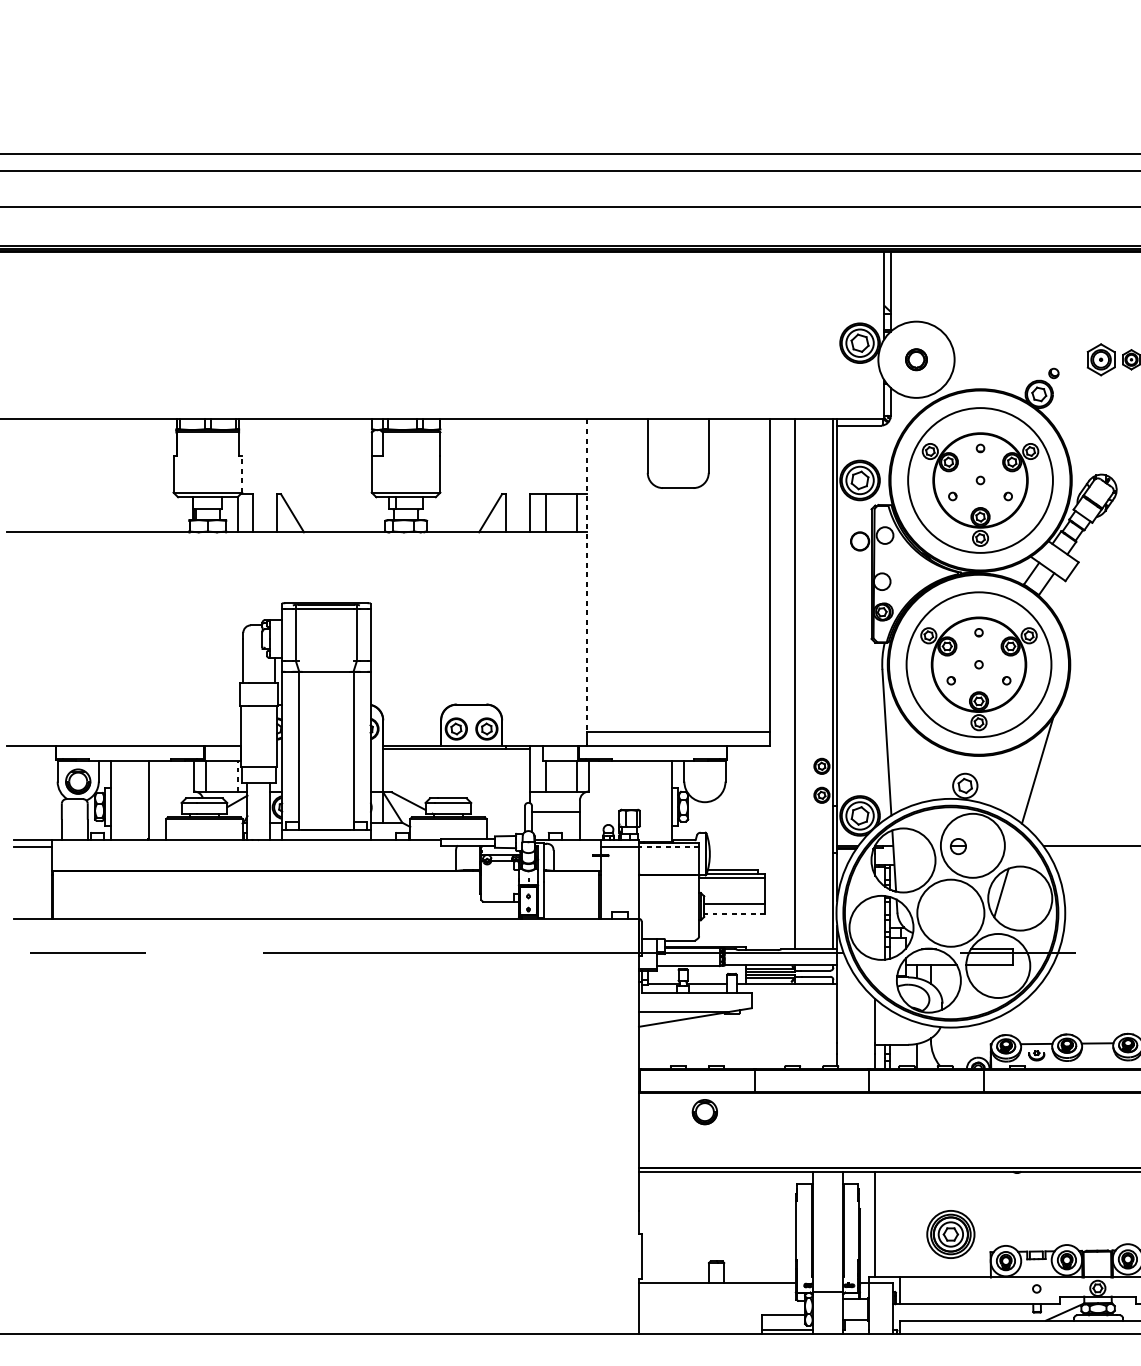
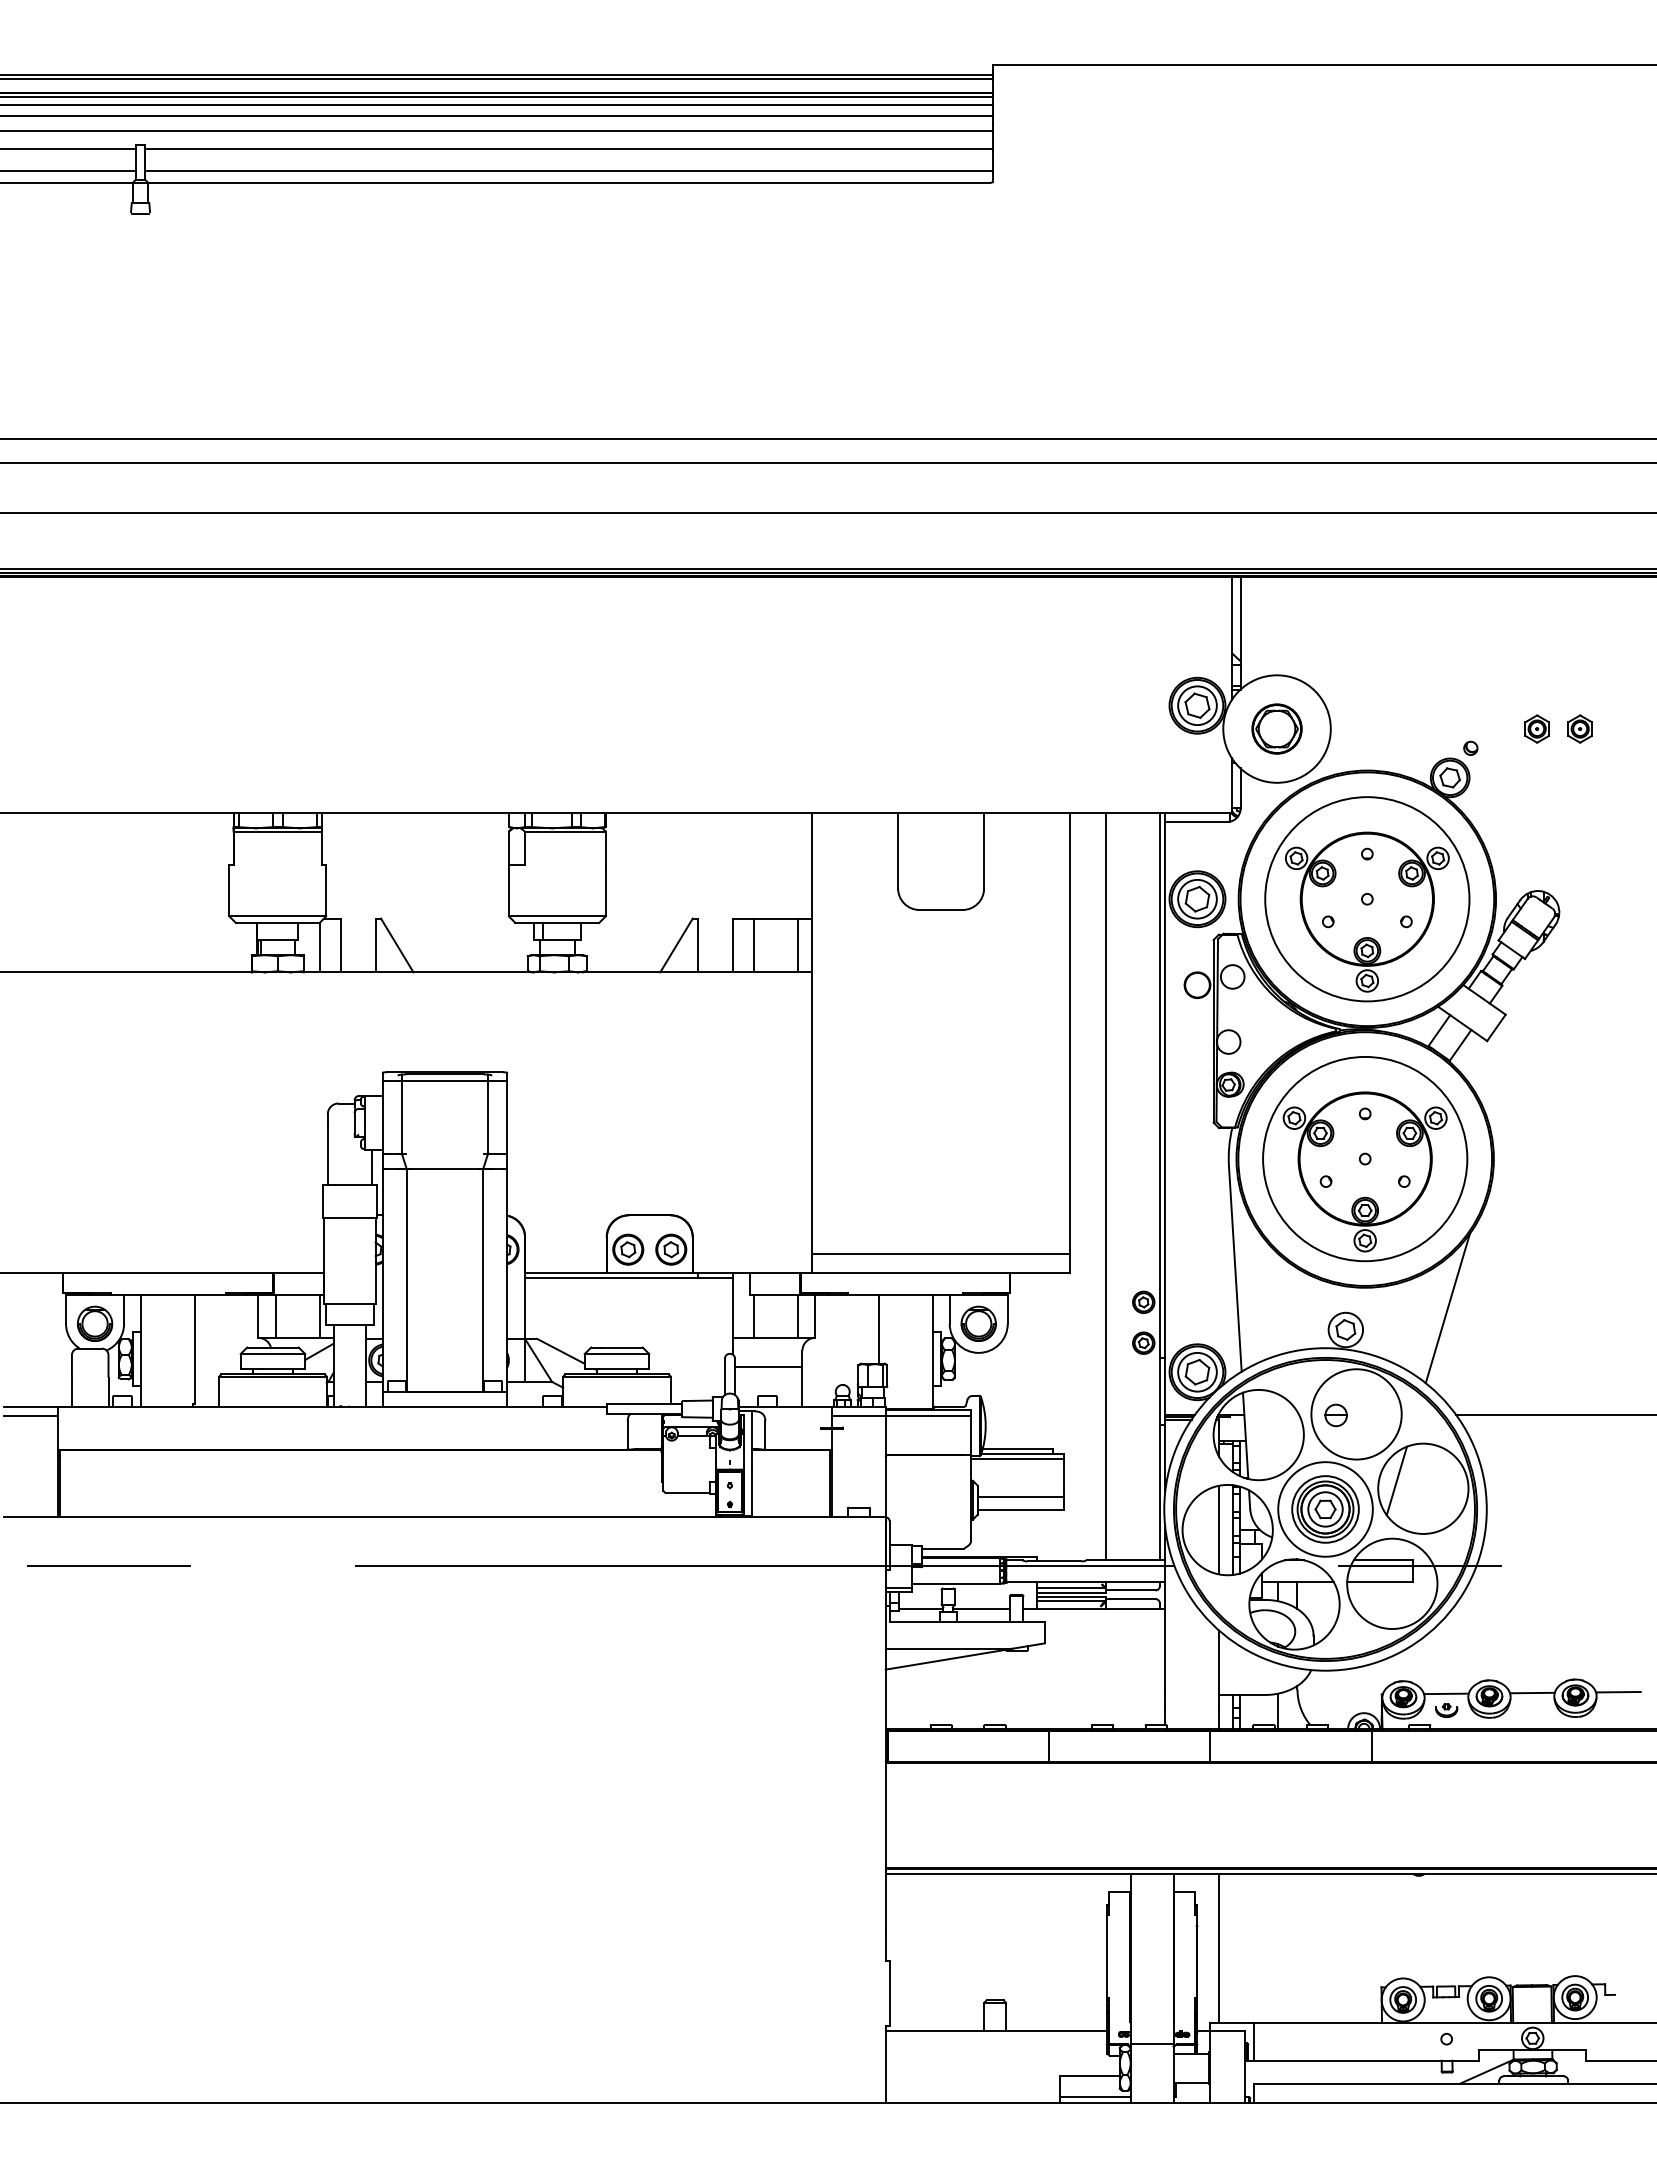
part: (916, 359) -> (1276, 728), size x1.67
part: (1100, 359) -> (1536, 728), size x0.62
line: (242, 474) -> (326, 890), dashed -> solid
line: (587, 576) -> (812, 1034), dashed -> solid
line: (237, 776) -> (319, 1316), dashed -> solid
line: (633, 784) -> (878, 1328), added
line: (668, 847) -> (927, 1416), dashed -> solid
line: (734, 913) -> (1020, 1509), dashed -> solid
line: (875, 927) -> (1219, 1529), added
part: (704, 1111) -> (978, 1323), moved
part: (950, 1234) -> (1325, 1509), moved

